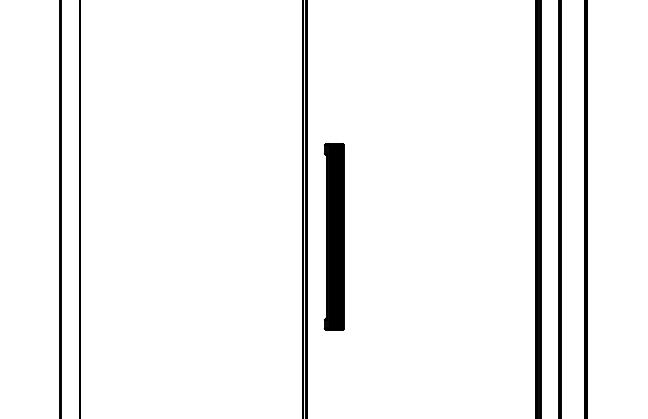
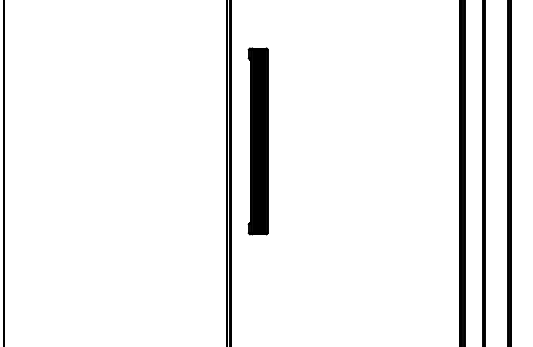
part: (333, 236) -> (257, 141), moved

